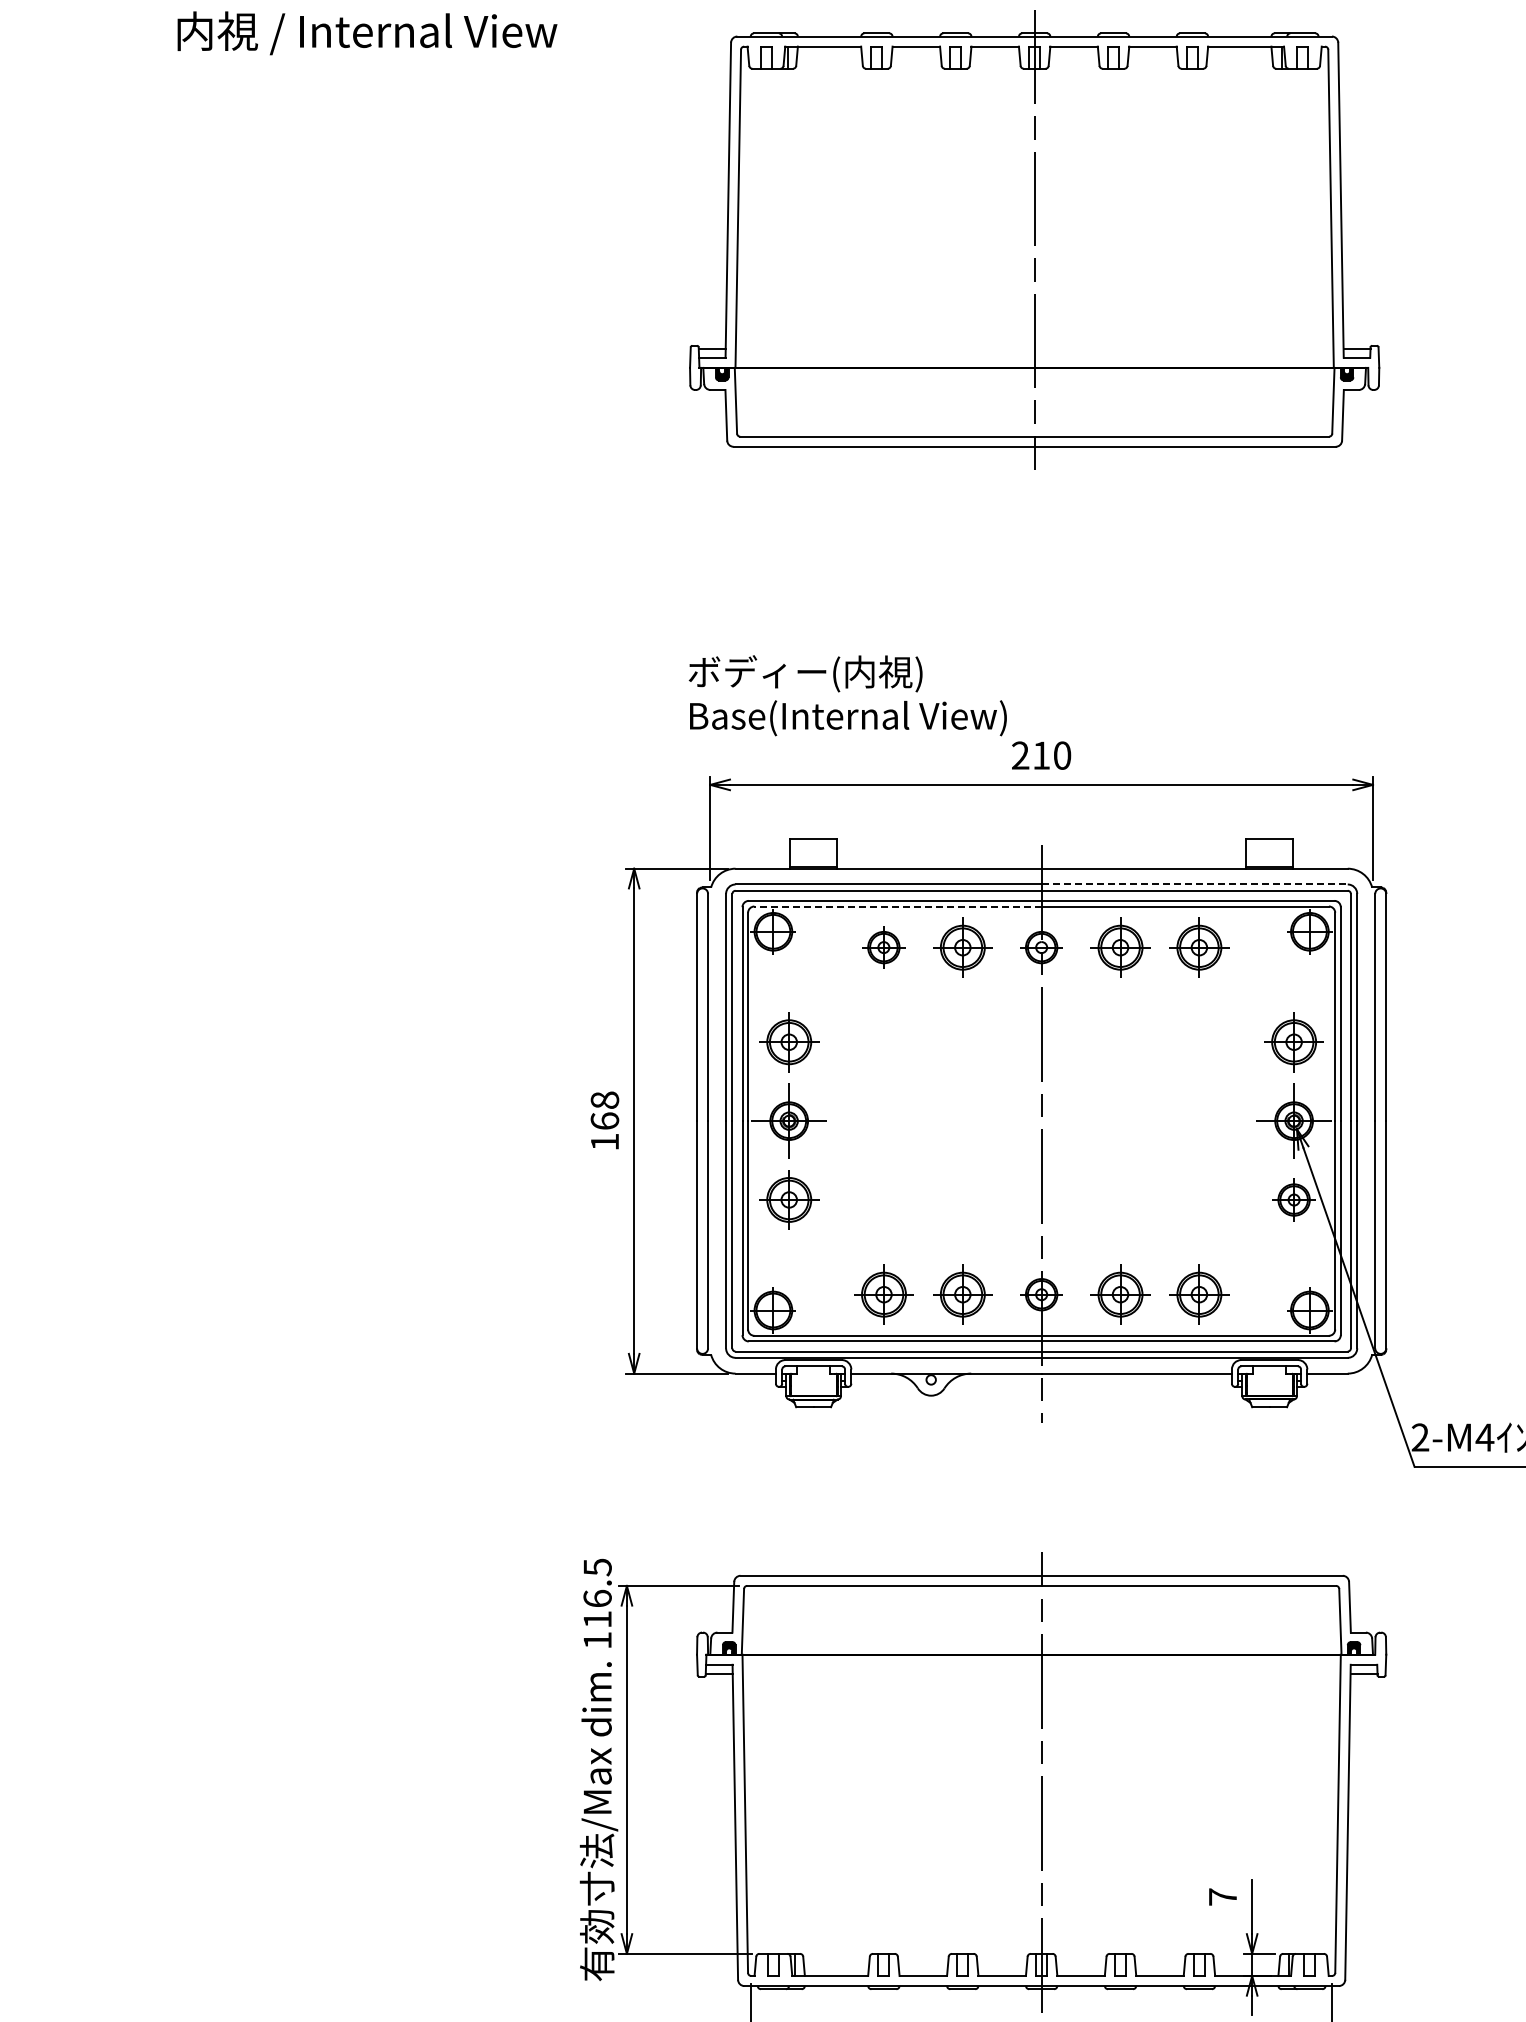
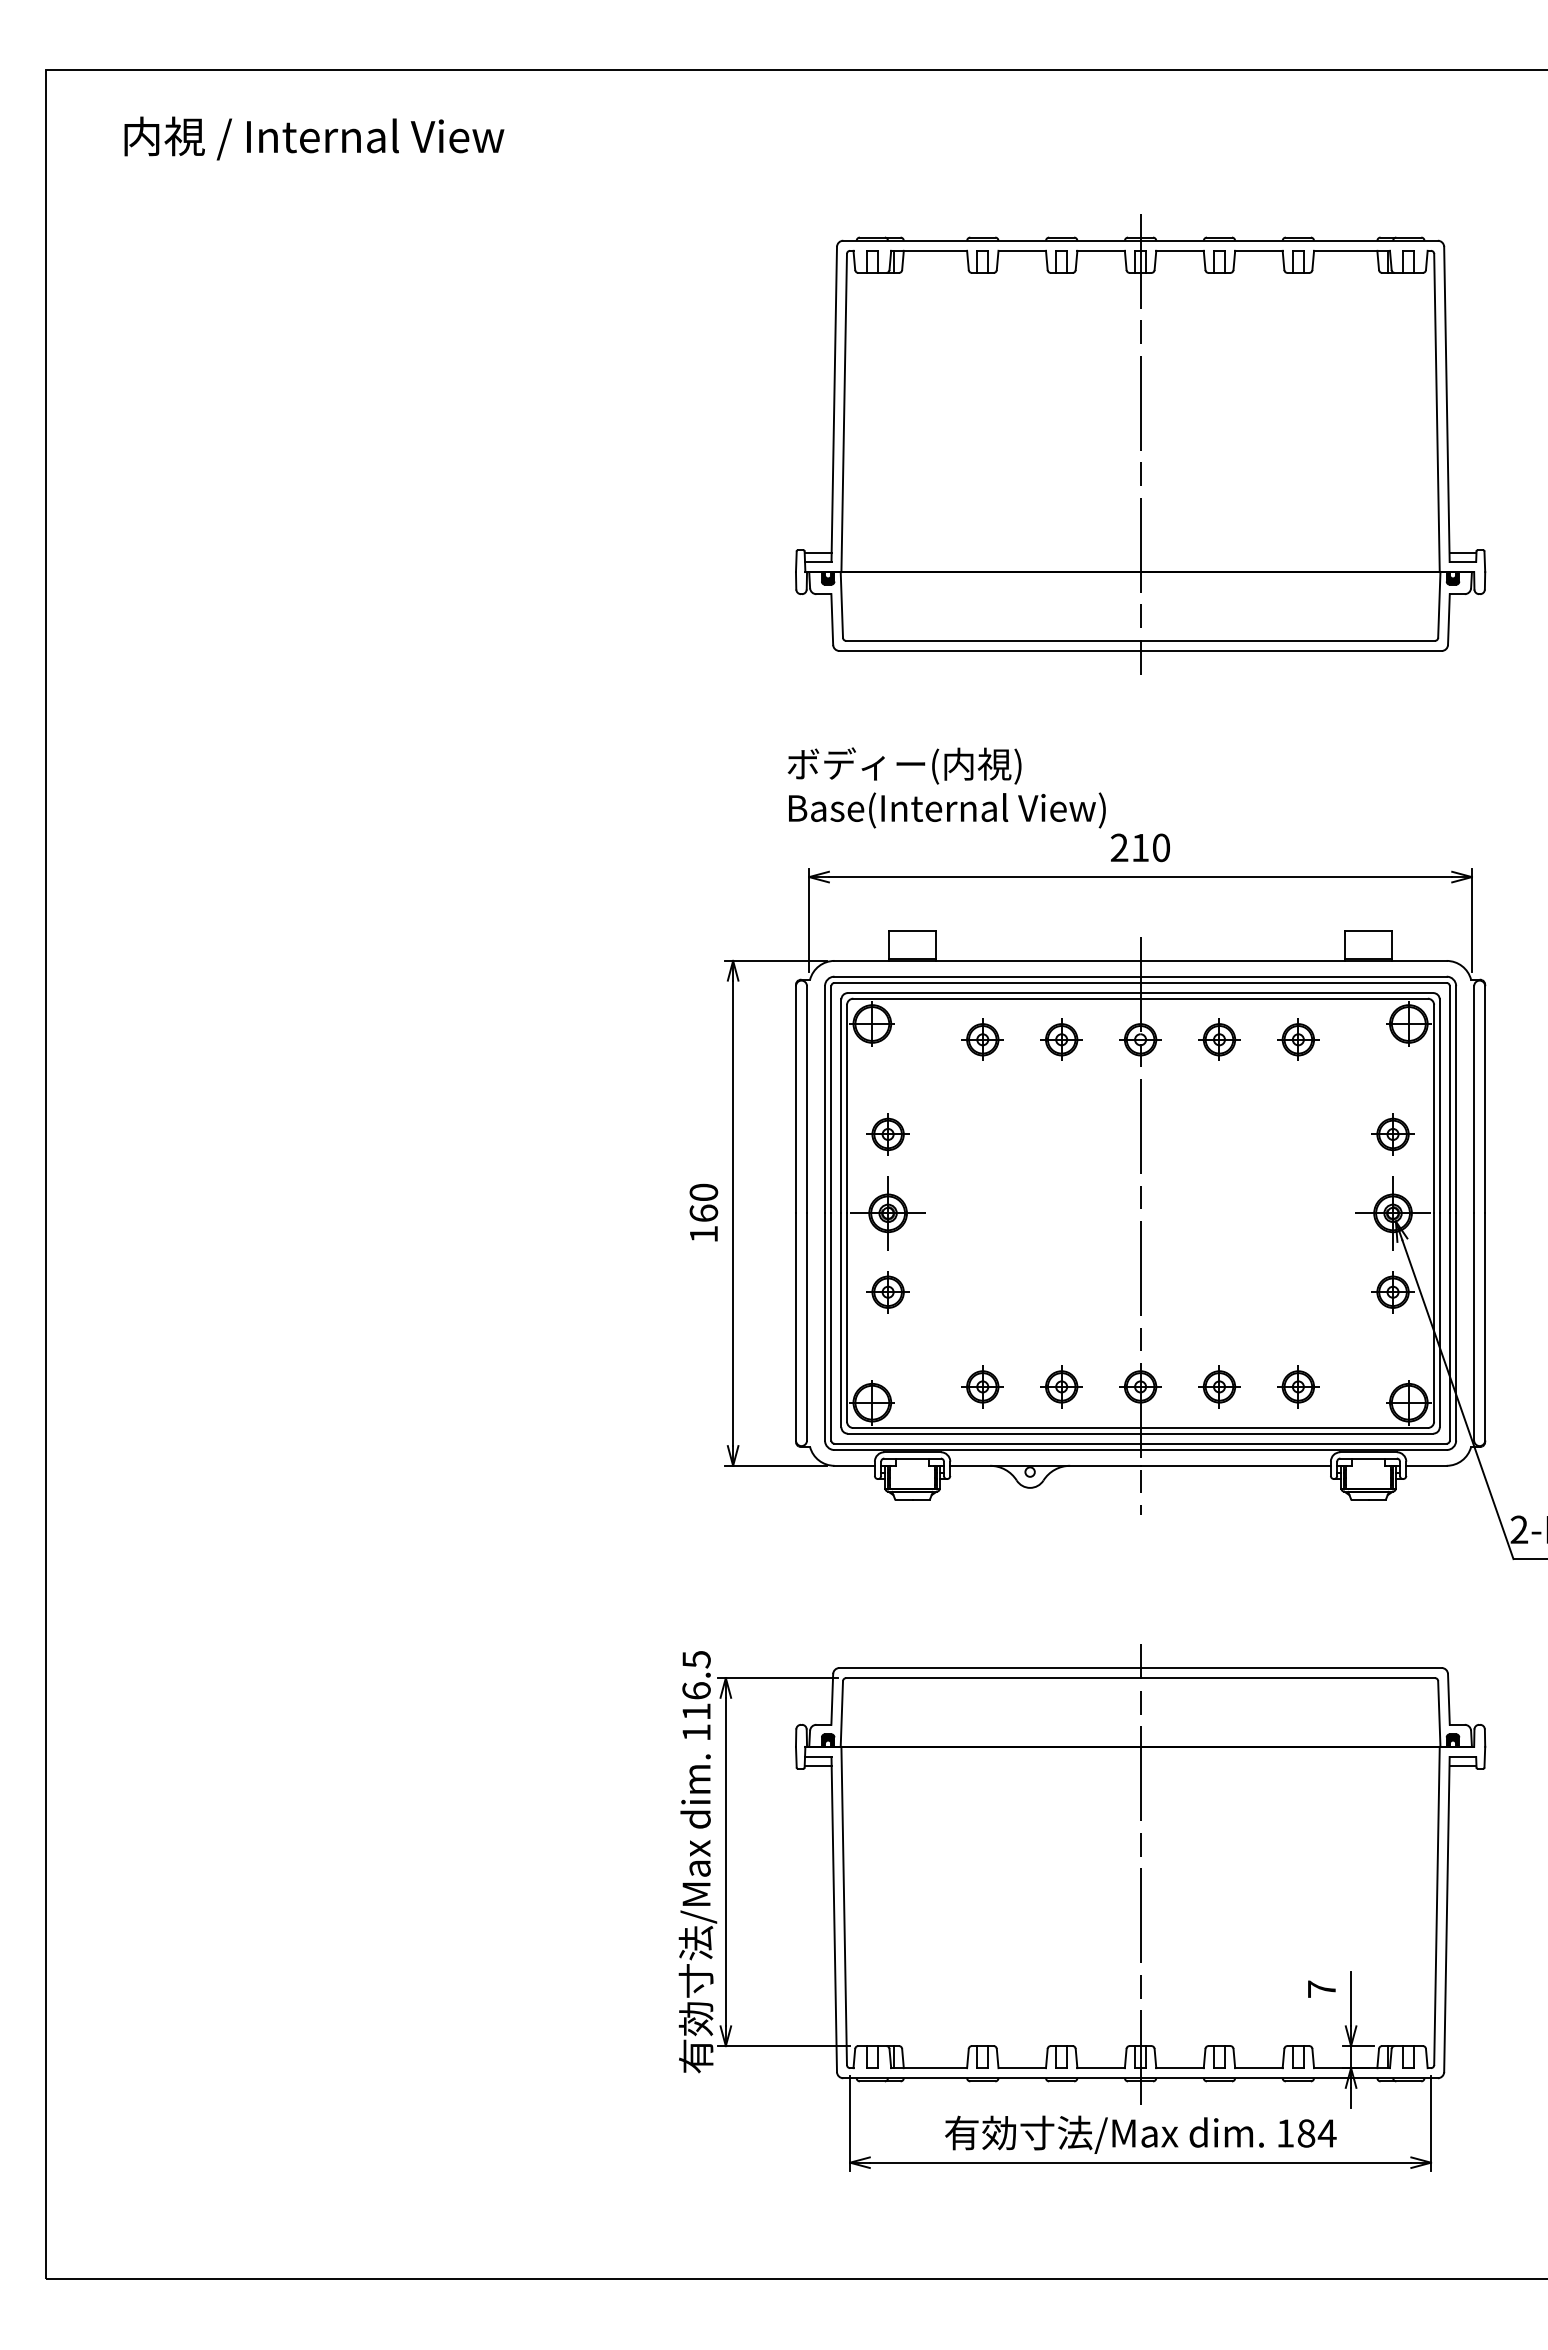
text: (367, 33) -> (314, 138), moved
part: (1034, 240) -> (1140, 444), moved
line: (1195, 884) -> (1294, 976), dashed -> solid
line: (897, 906) -> (996, 998), dashed -> solid
part: (962, 947) -> (1061, 1039), size x0.71
part: (1120, 947) -> (1219, 1039), size x0.71
part: (1199, 947) -> (1298, 1039), size x0.71
part: (788, 1042) -> (887, 1134), size x0.71
part: (1293, 1042) -> (1392, 1134), size x0.71
text: (604, 1100) -> (703, 1192), 168 -> 160
part: (788, 1200) -> (887, 1292), size x0.71
part: (883, 1294) -> (982, 1386), size x0.71
part: (962, 1294) -> (1061, 1386), size x0.71
part: (1120, 1294) -> (1219, 1386), size x0.71
part: (1199, 1294) -> (1298, 1386), size x0.71

